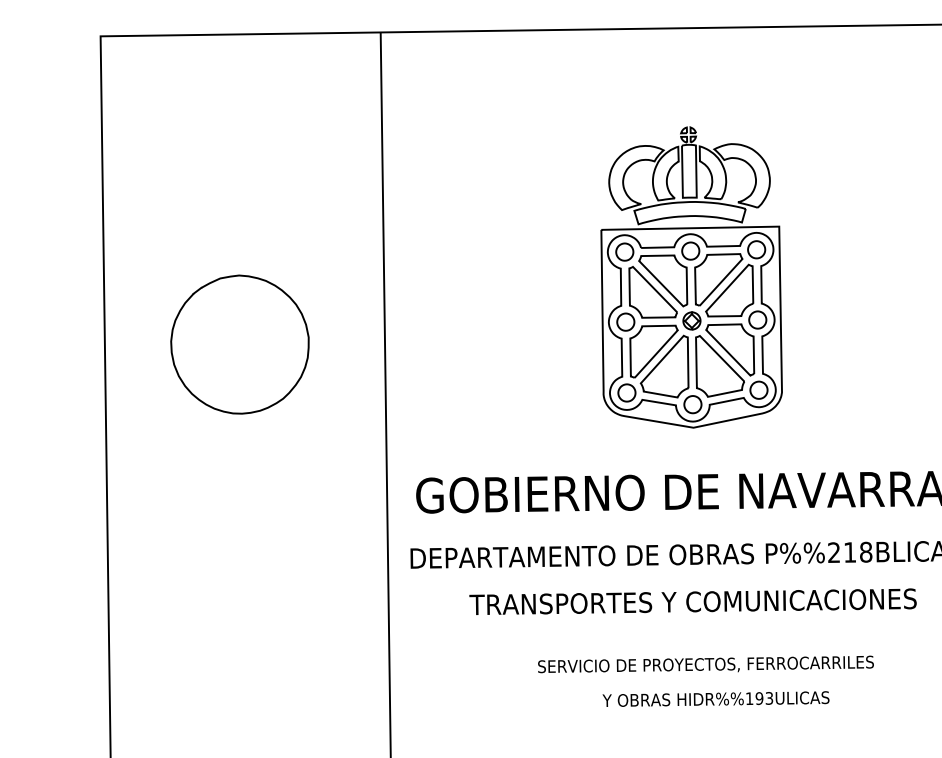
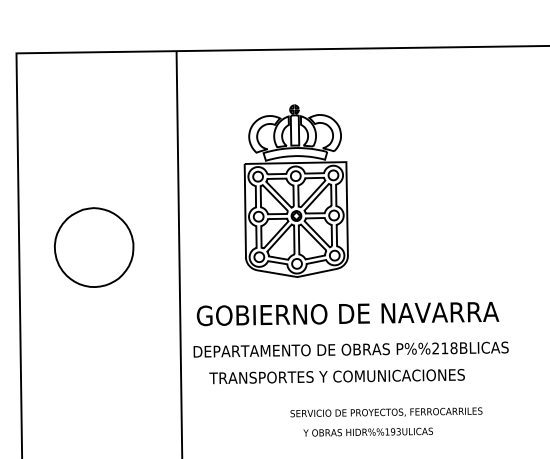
part: (690, 276) -> (295, 190), moved
part: (240, 344) -> (94, 247), moved
text: (691, 601) -> (336, 376), moved
text: (705, 664) -> (386, 412), moved

